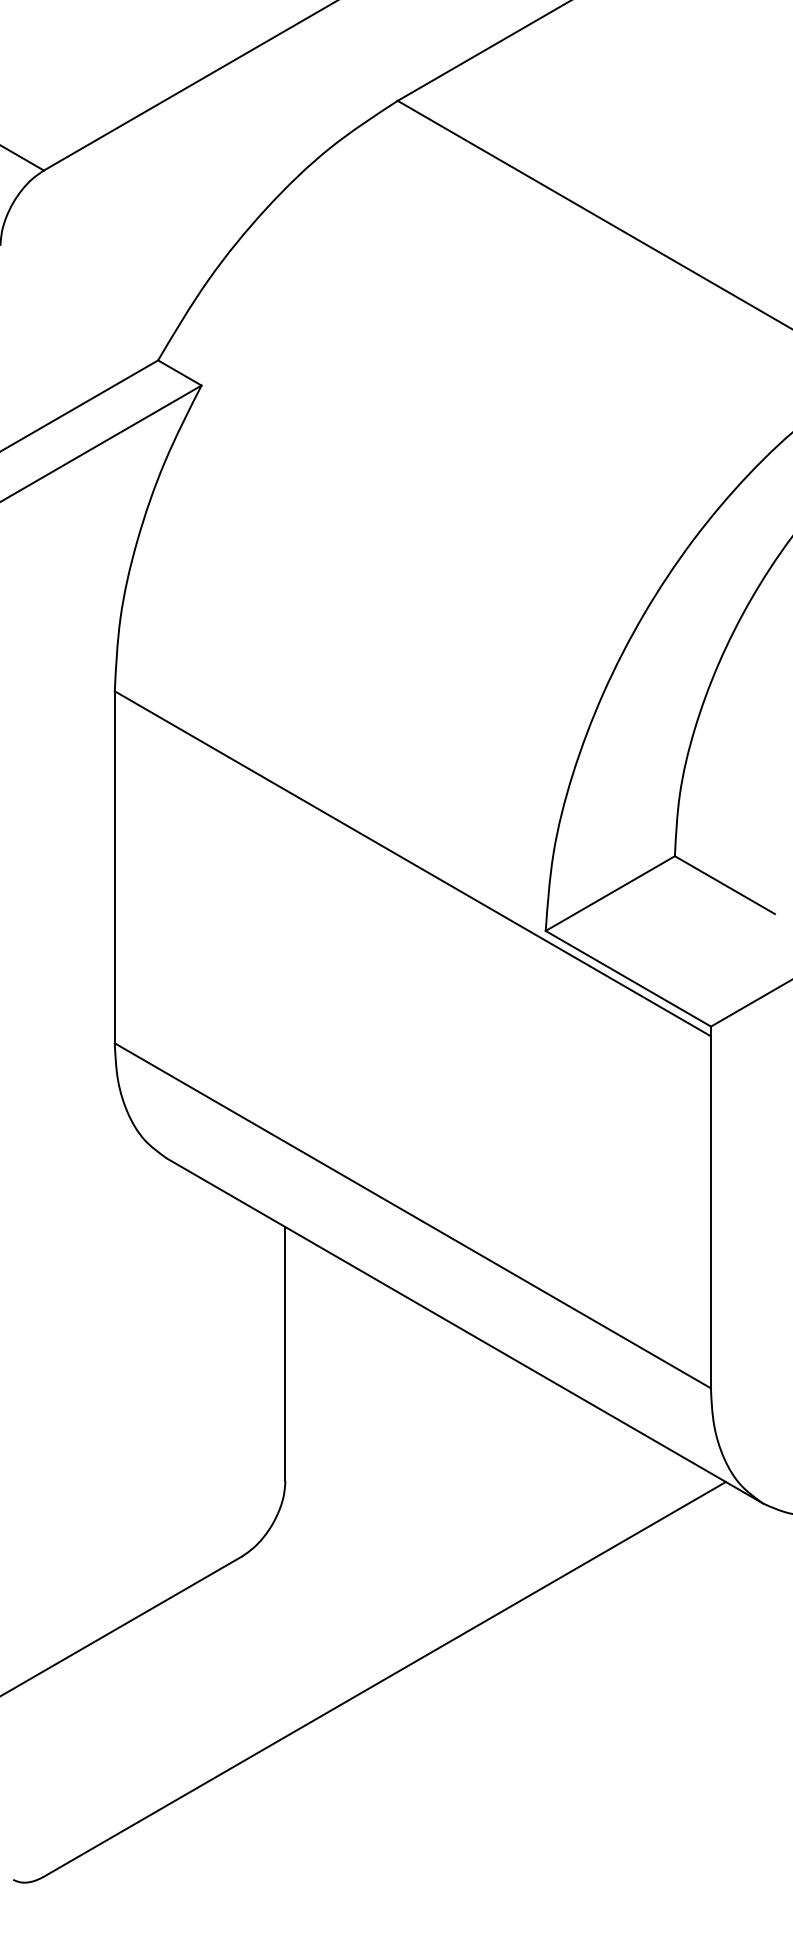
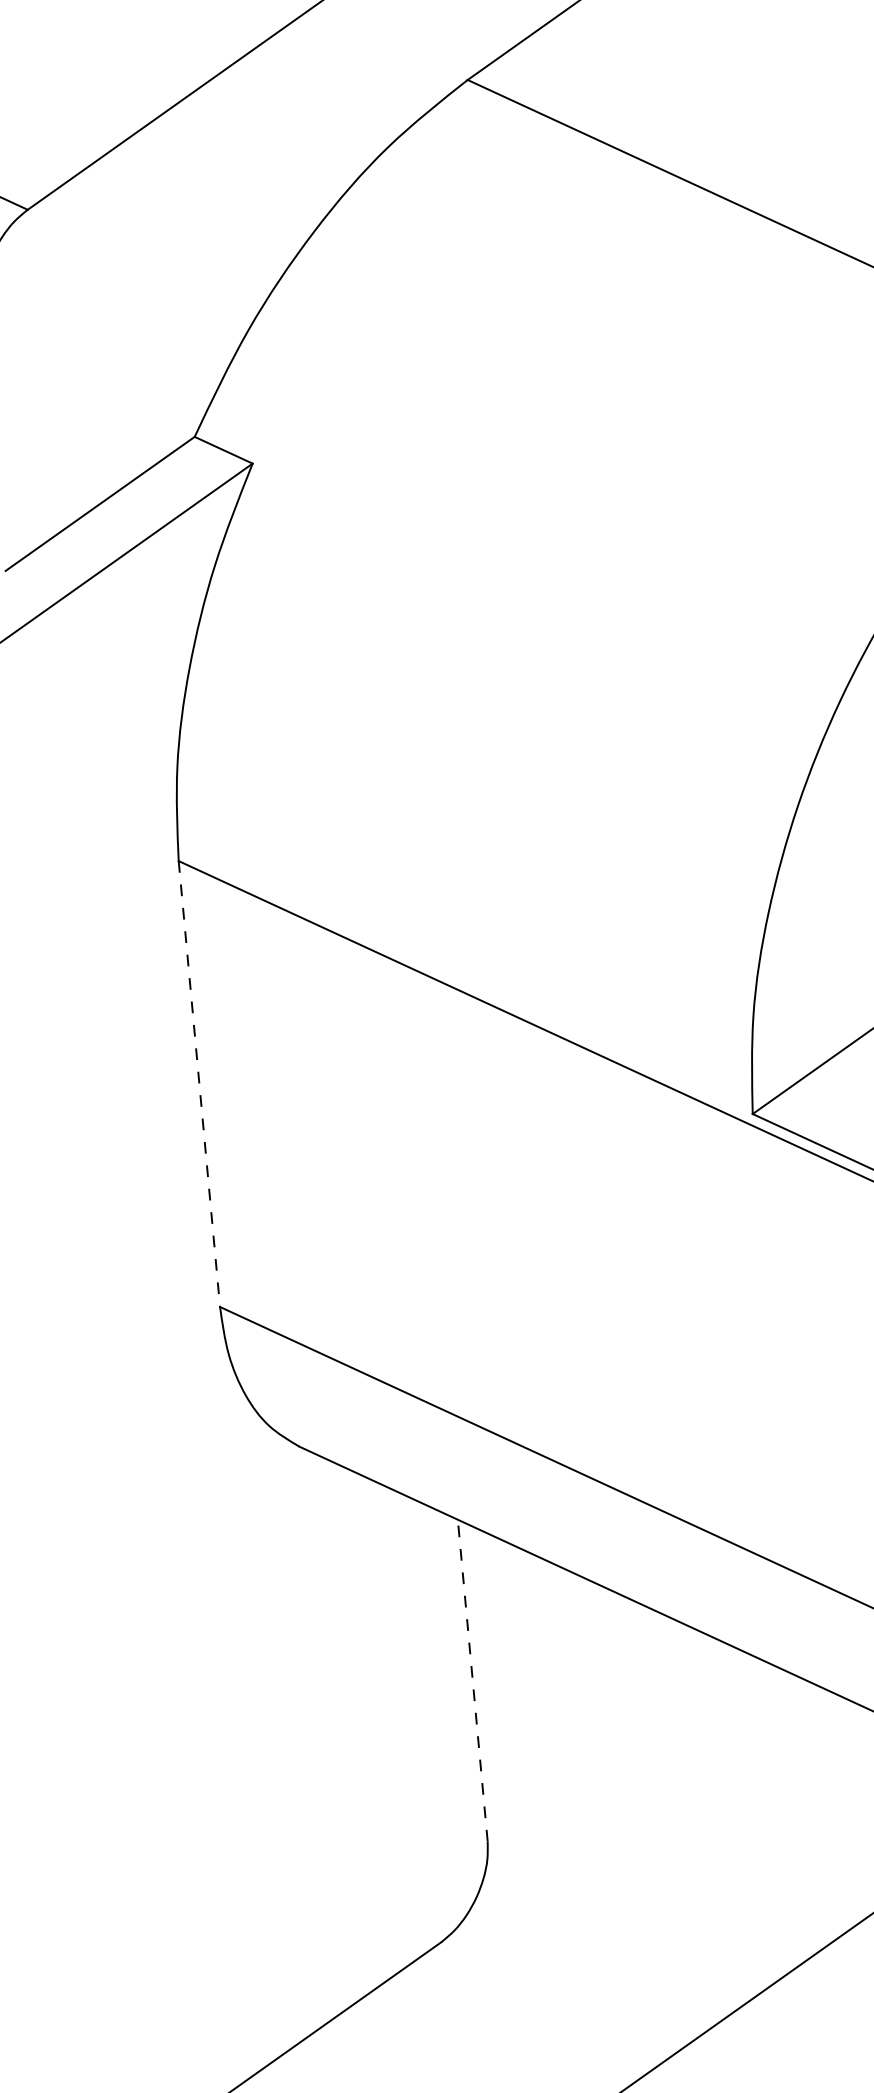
line: (114, 867) -> (199, 1084), solid -> dashed
line: (285, 1353) -> (472, 1679), solid -> dashed

